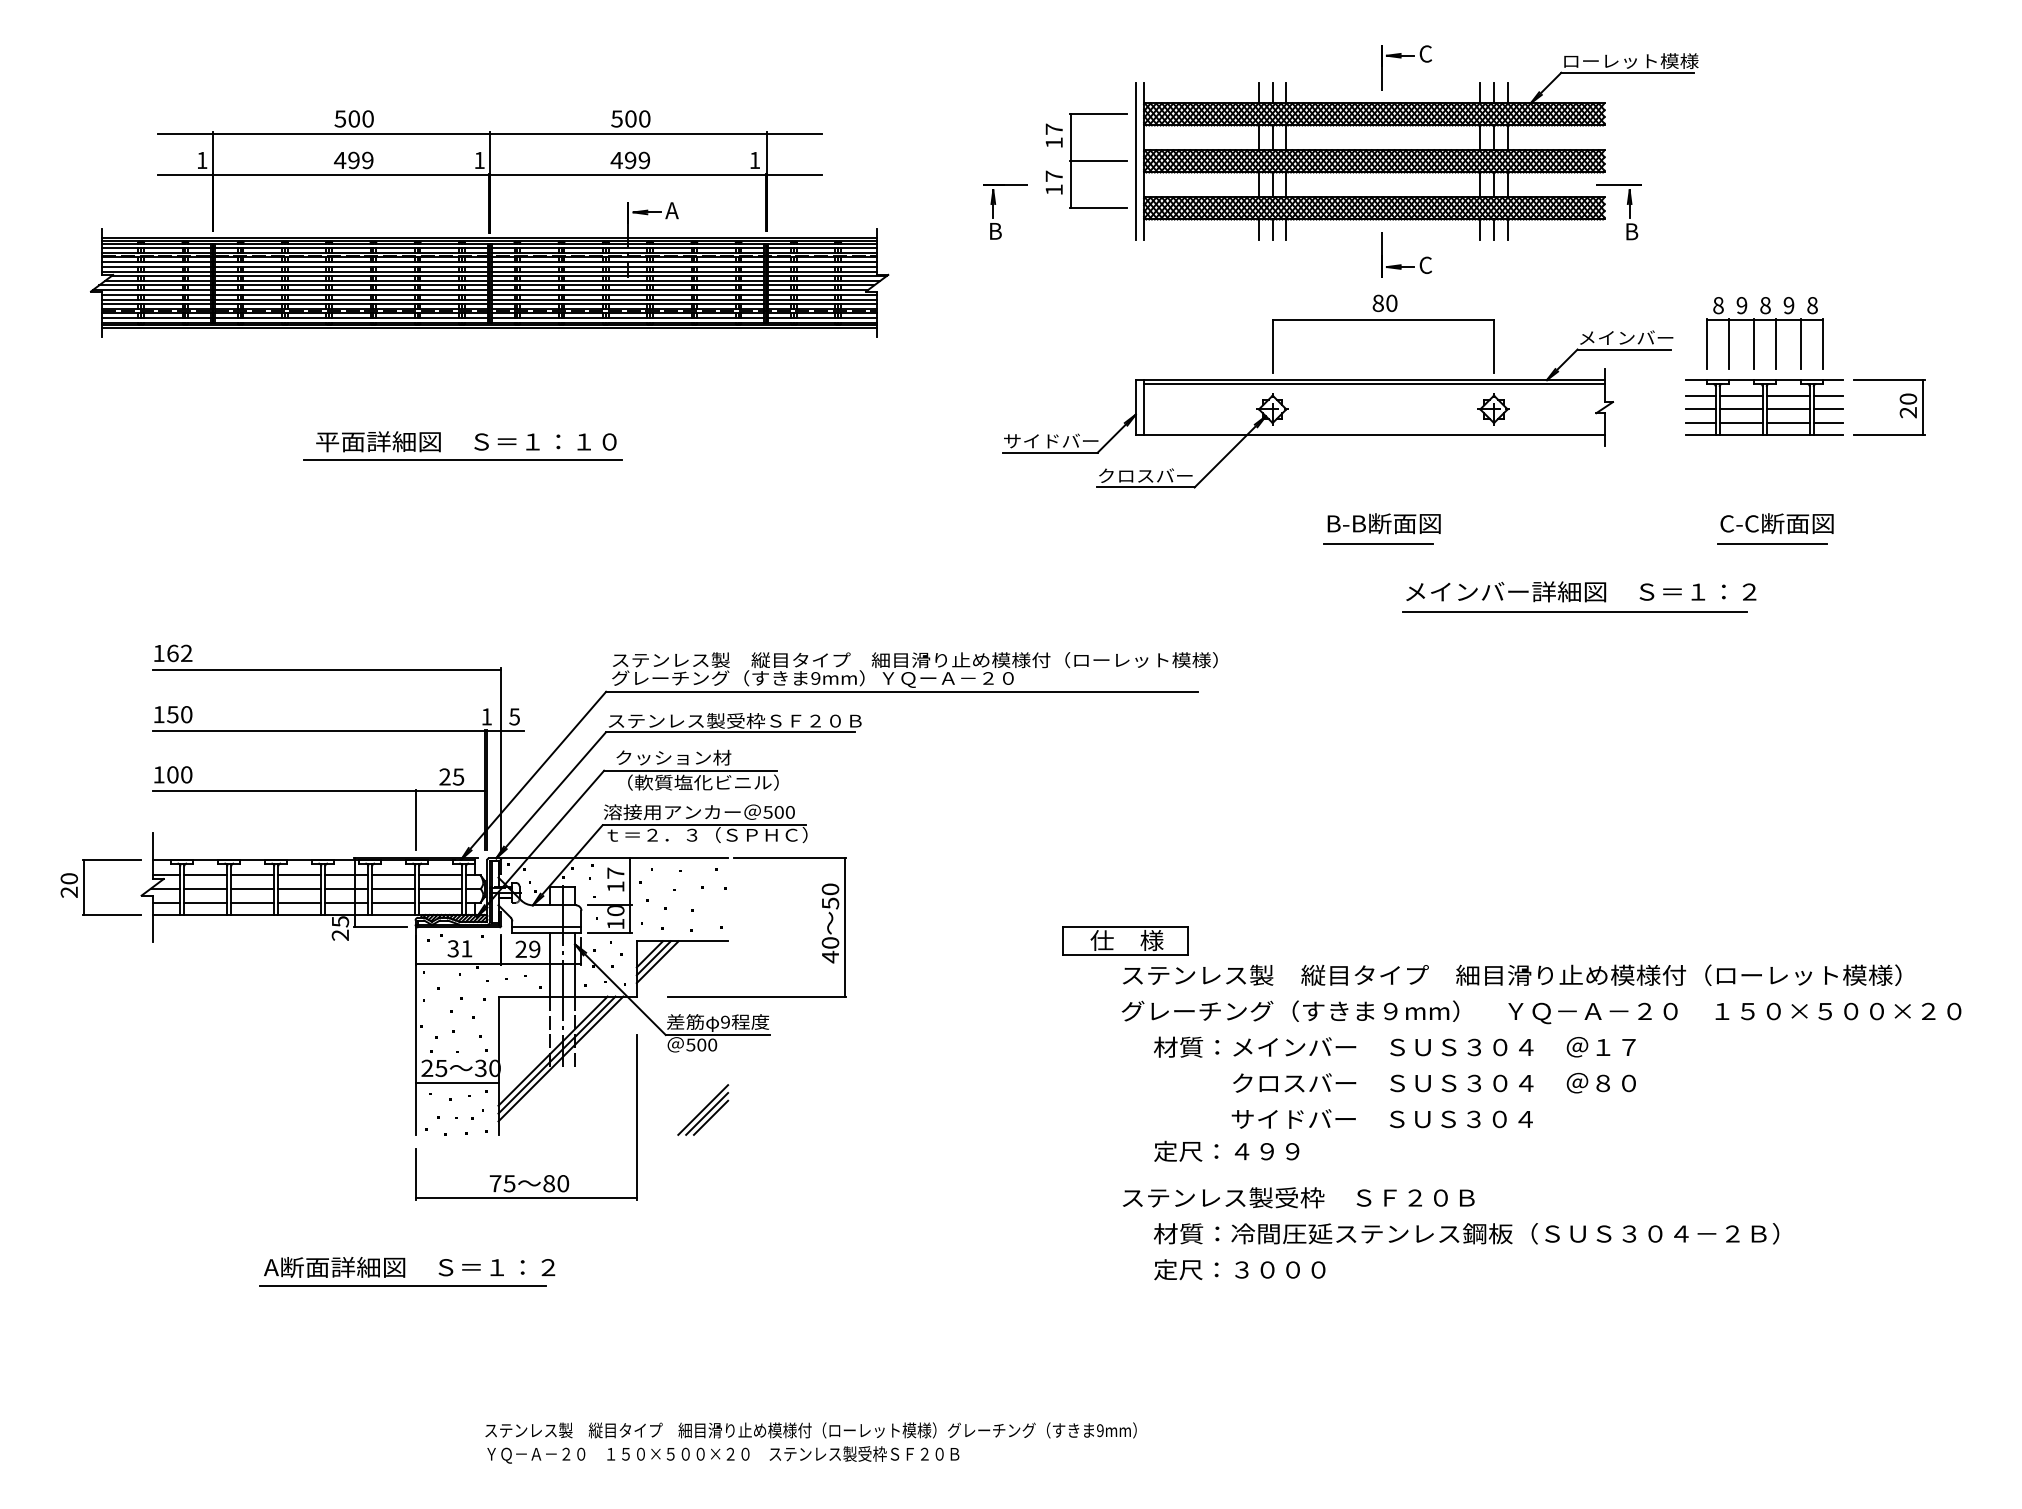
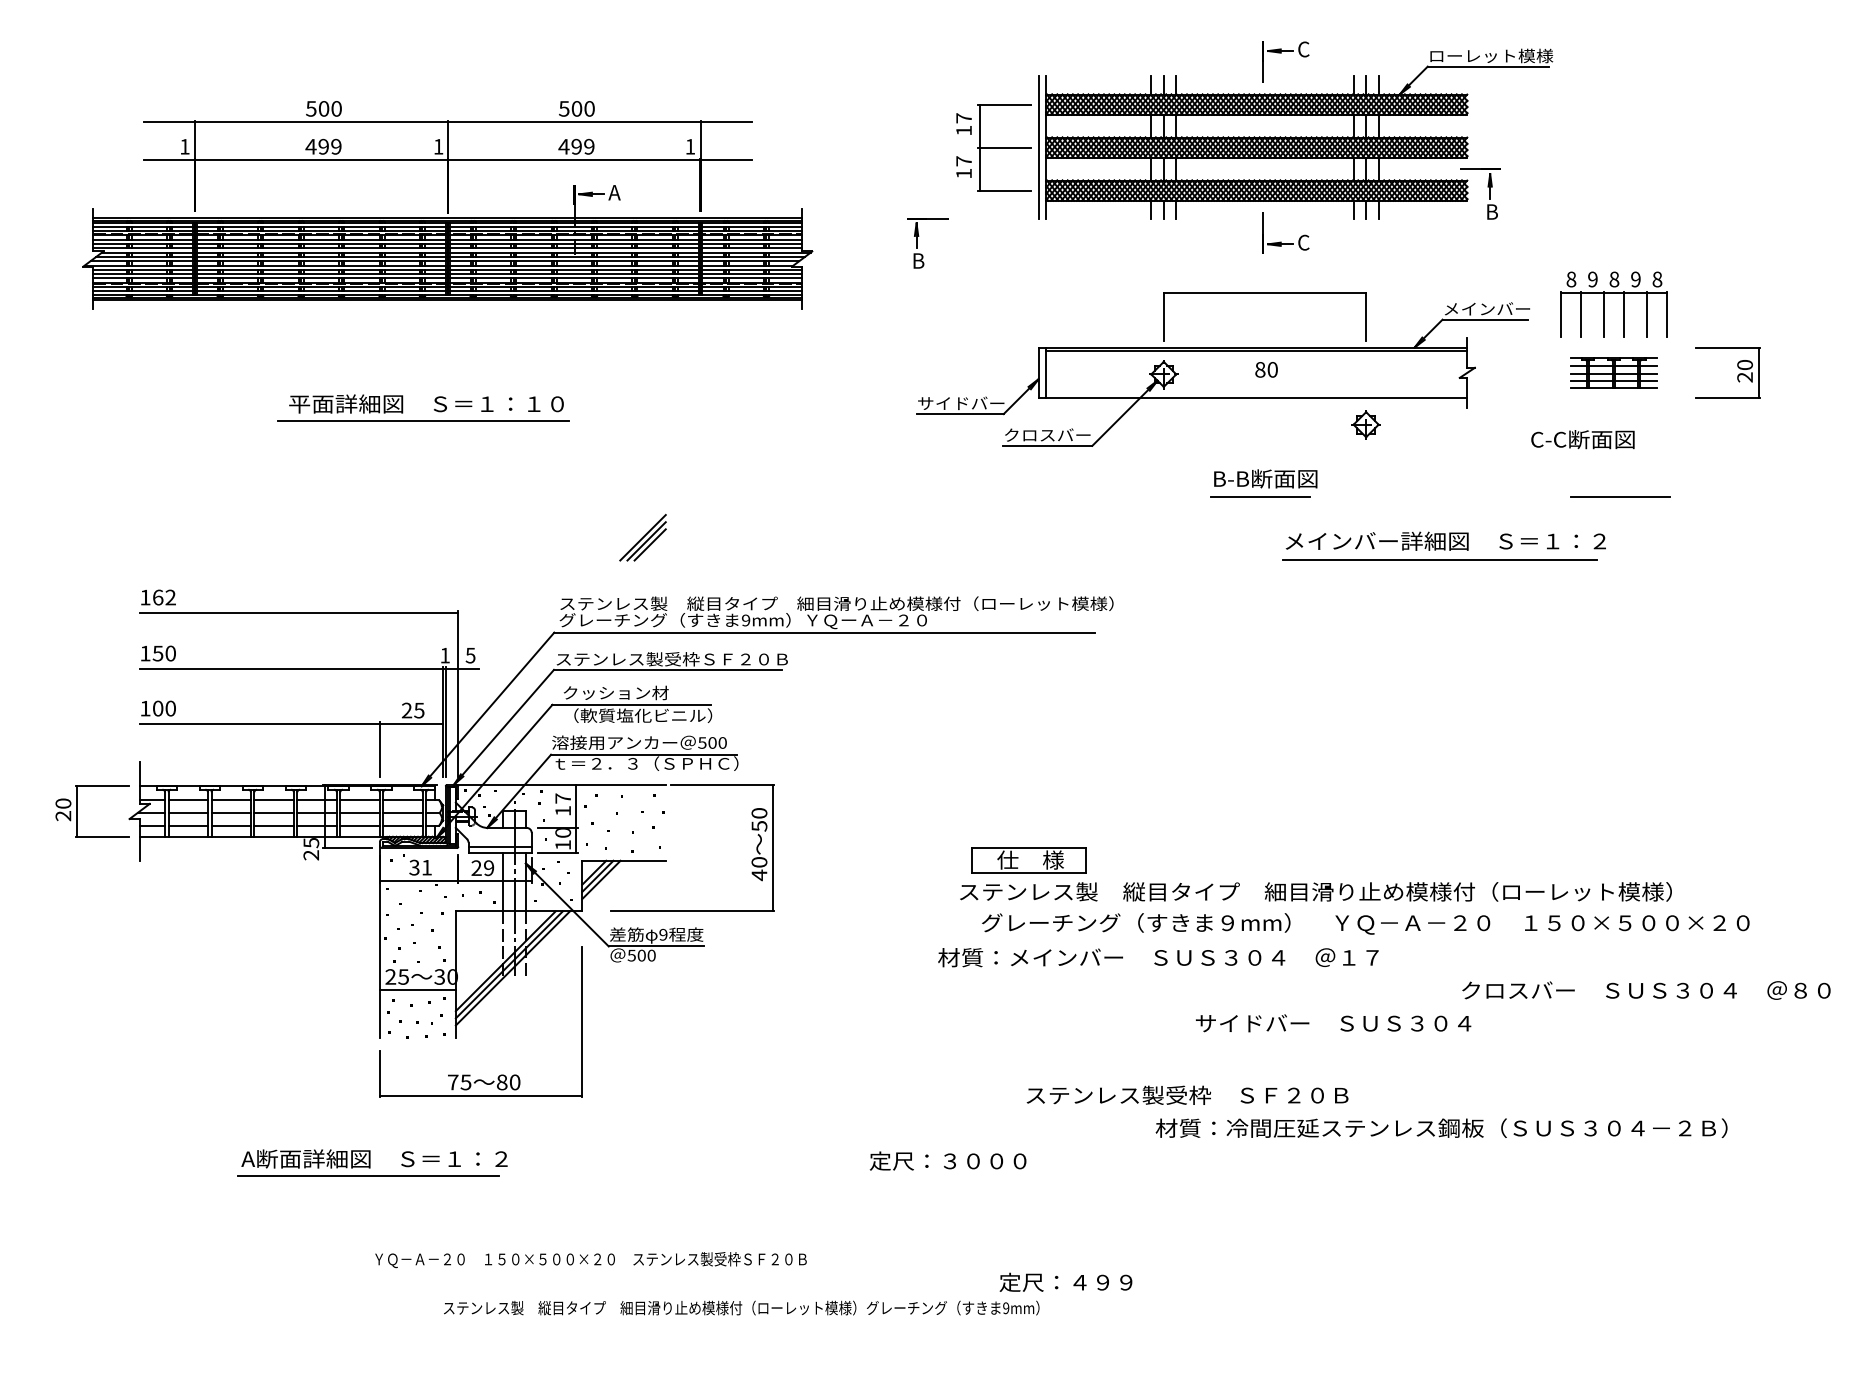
part: (996, 204) -> (919, 236), moved
text: (1384, 302) -> (1266, 369), moved
part: (1764, 407) -> (1613, 372), size x0.6
part: (1493, 409) -> (1365, 424), moved
text: (1776, 523) -> (1582, 439), moved
text: (1512, 974) -> (1316, 891), moved
text: (1541, 1012) -> (1365, 924), moved
text: (1394, 1046) -> (1158, 957), moved
text: (1434, 1082) -> (1646, 989), moved
part: (703, 1109) -> (643, 537), moved
text: (1381, 1118) -> (1332, 1022), moved
text: (1226, 1150) -> (1065, 1281), moved
text: (1466, 1233) -> (1441, 1127), moved
text: (1239, 1269) -> (947, 1160), moved
text: (723, 1454) -> (591, 1259), moved

